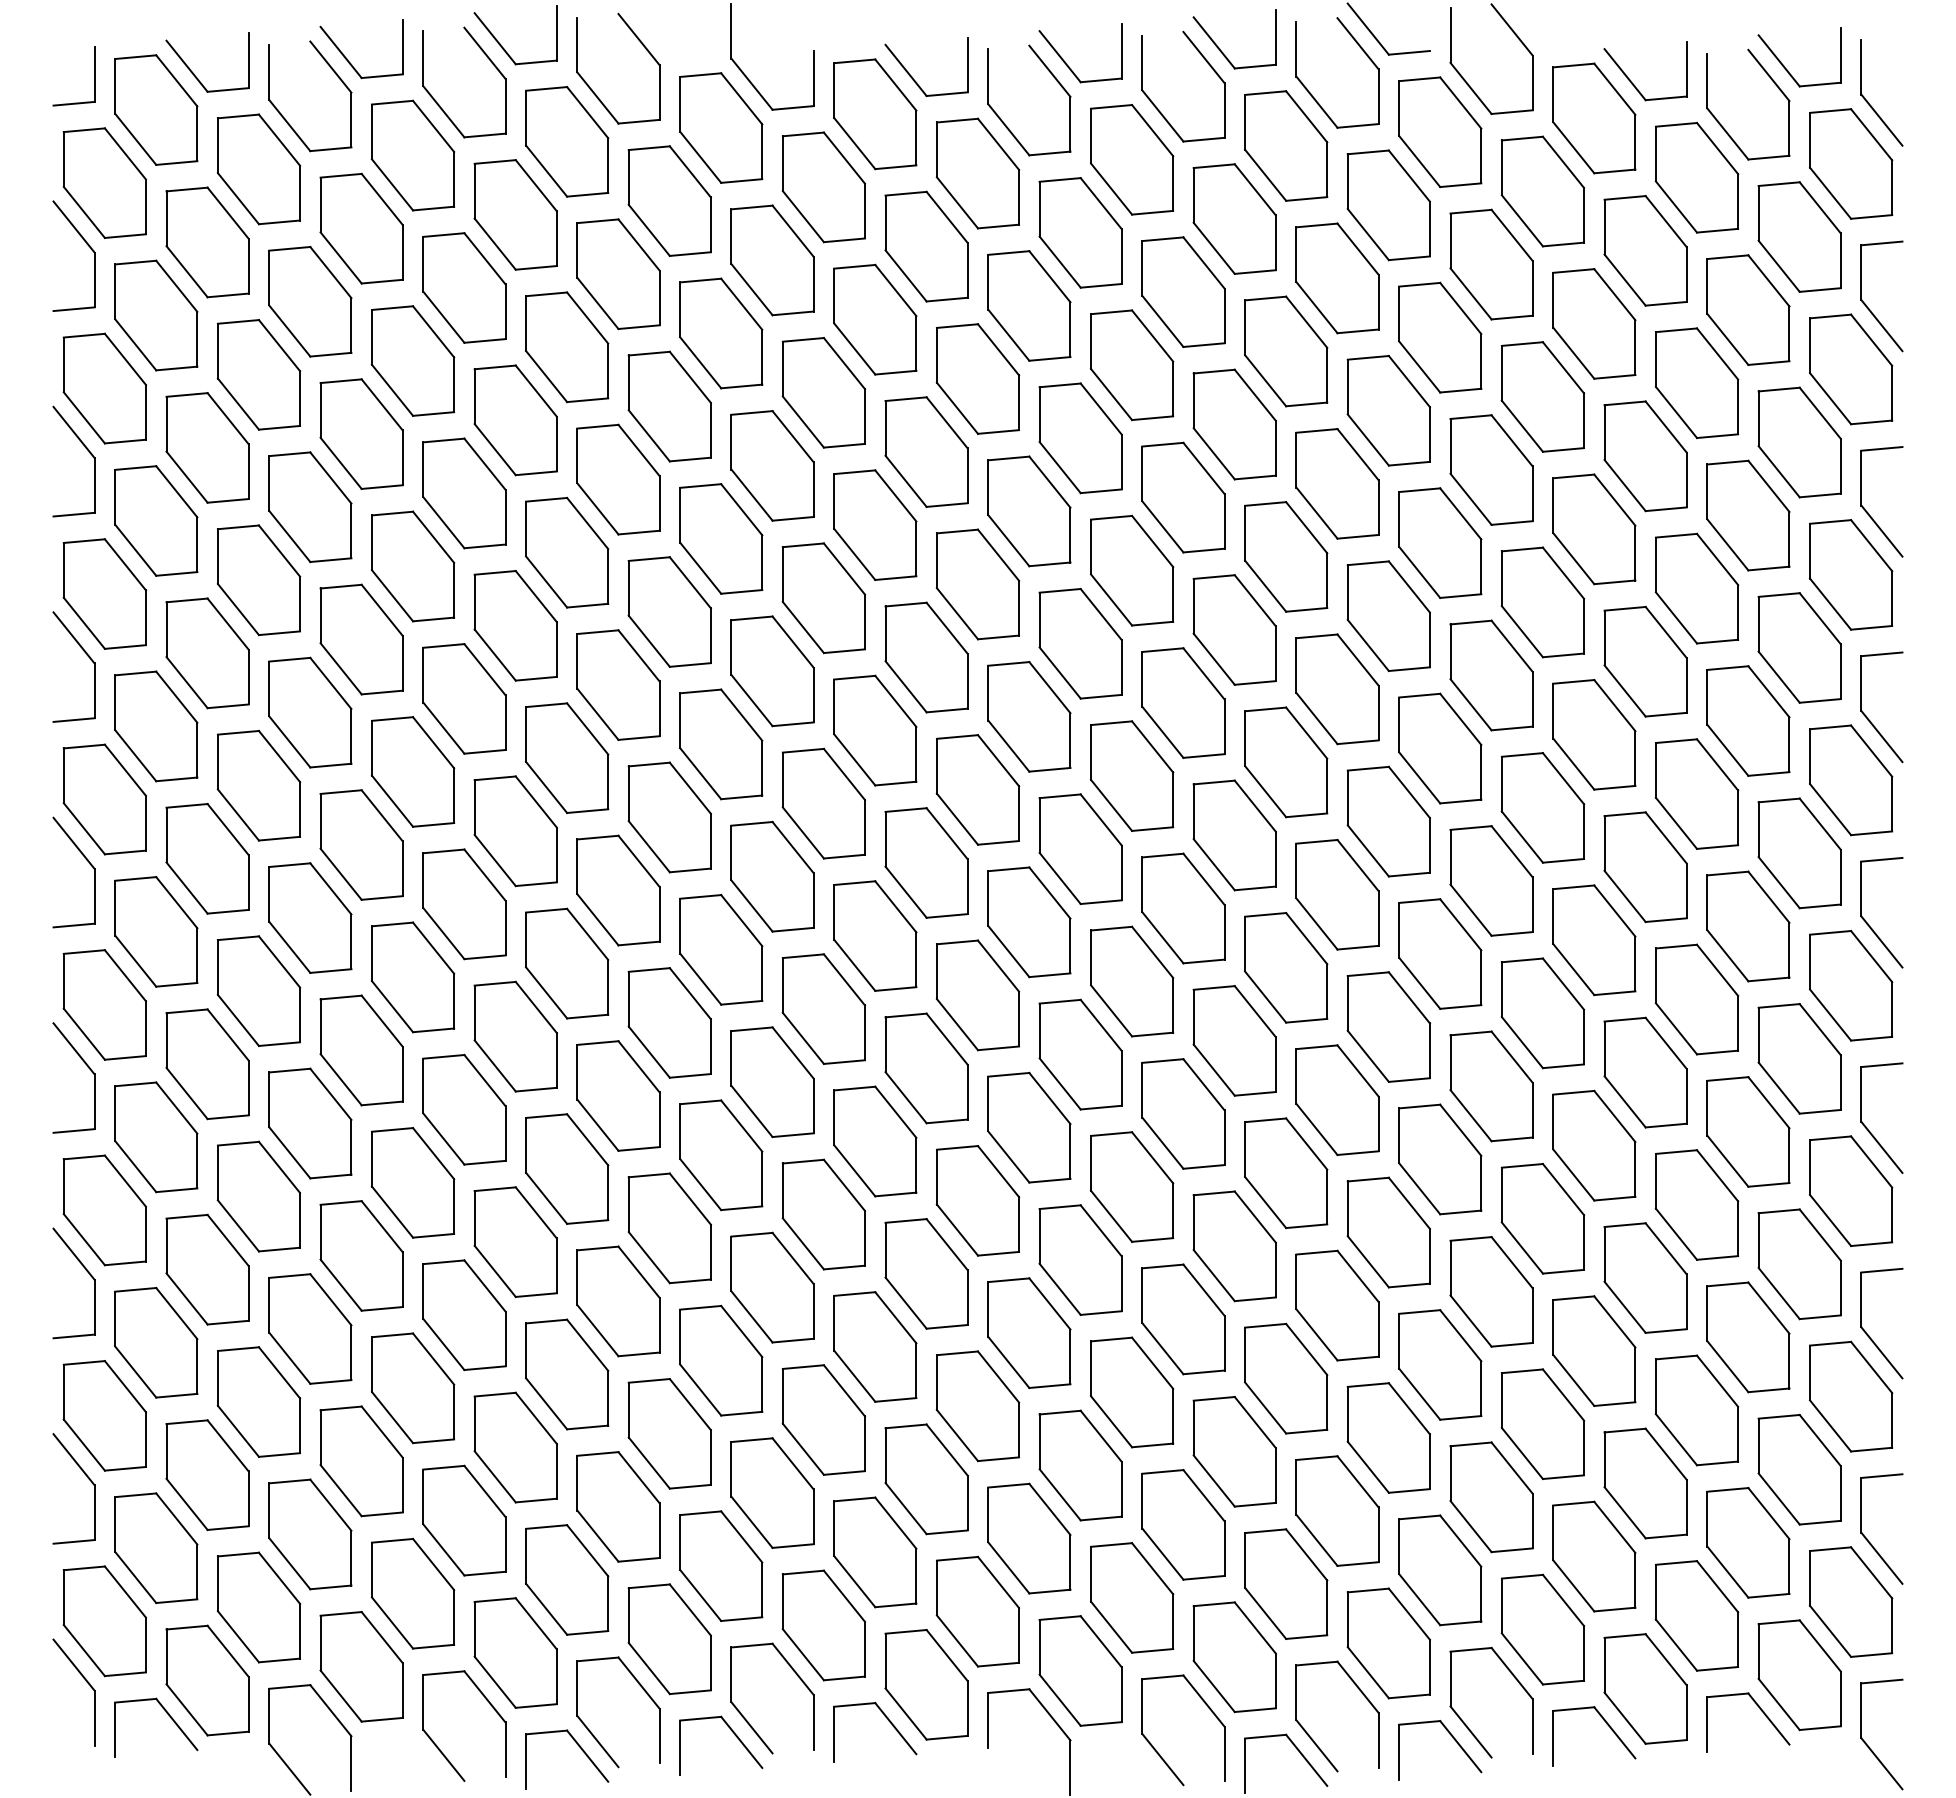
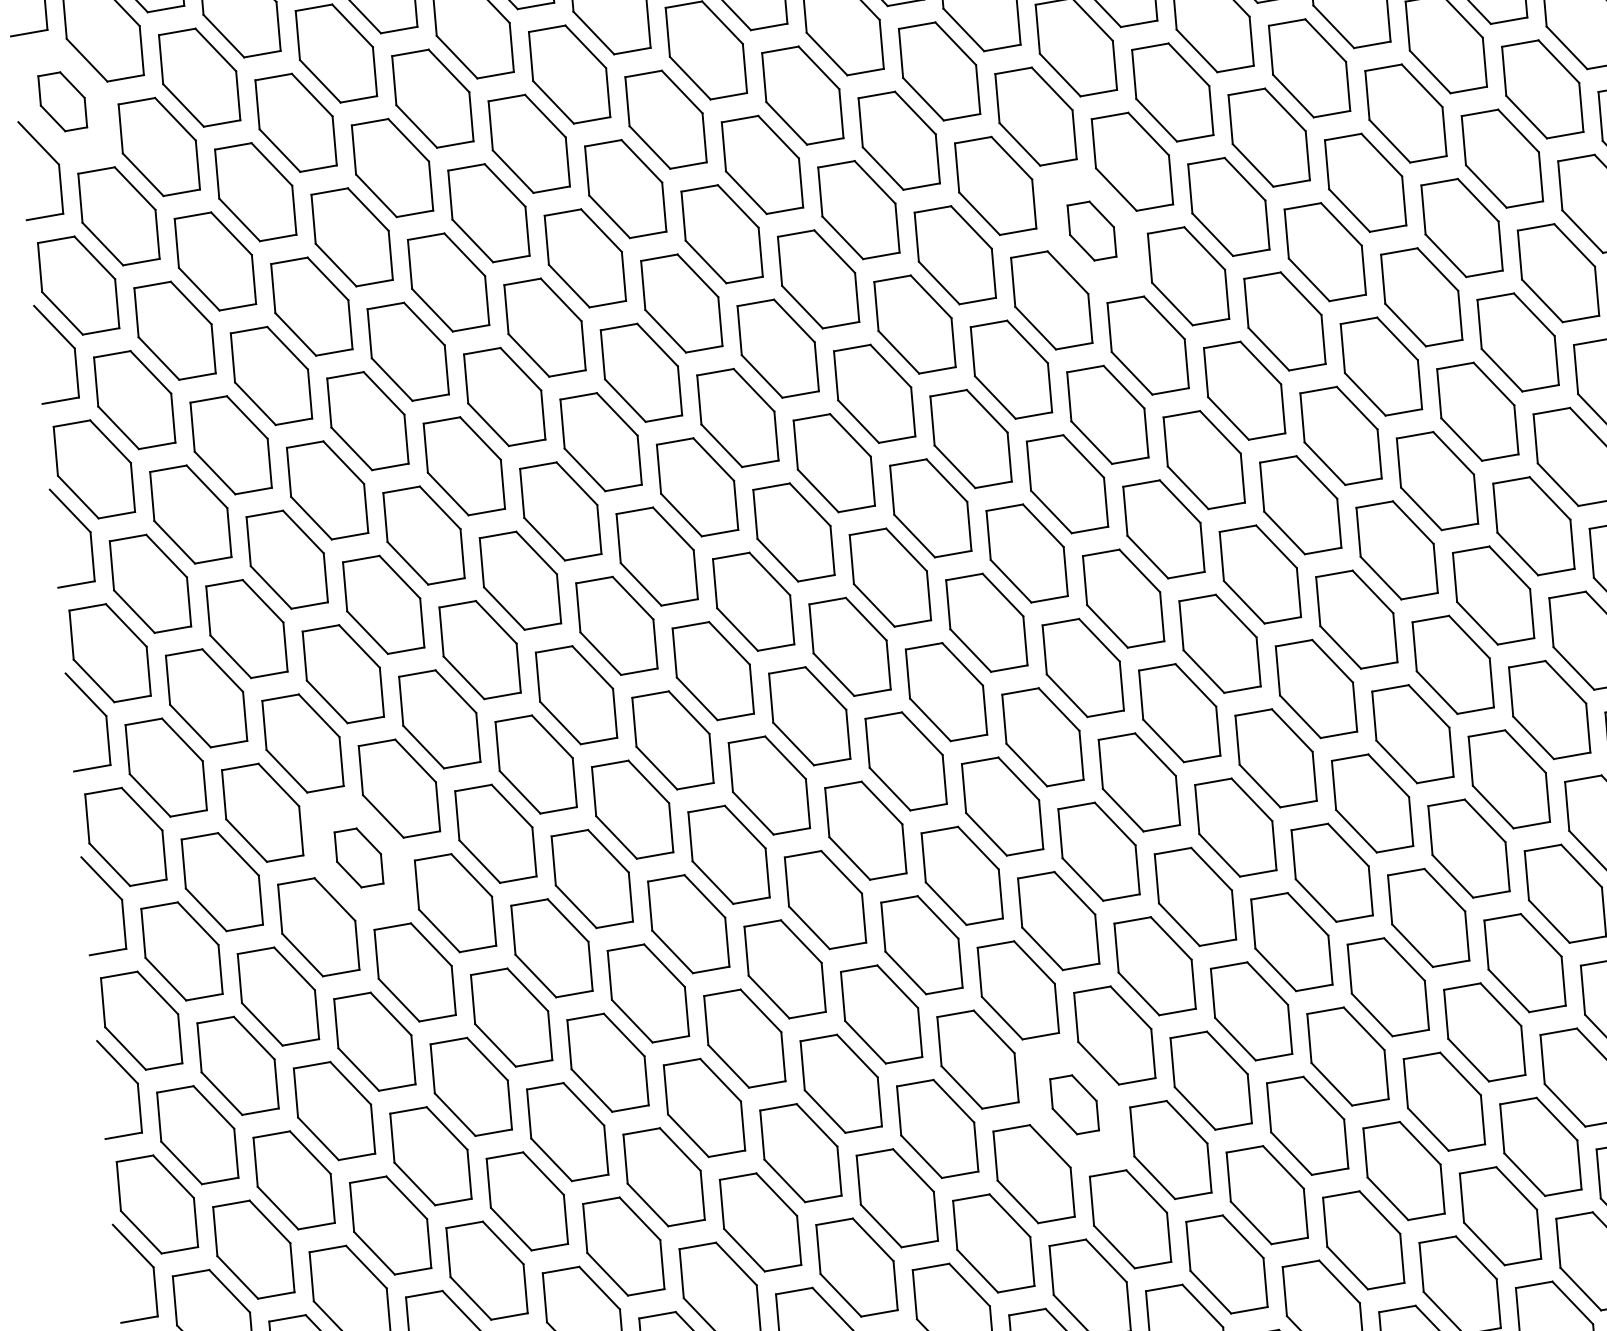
part: (104, 182) -> (62, 101), size x0.6
part: (1234, 424) -> (1091, 231), size x0.6
part: (361, 1050) -> (358, 858), size x0.6
part: (1132, 1392) -> (1074, 1104), size x0.6

